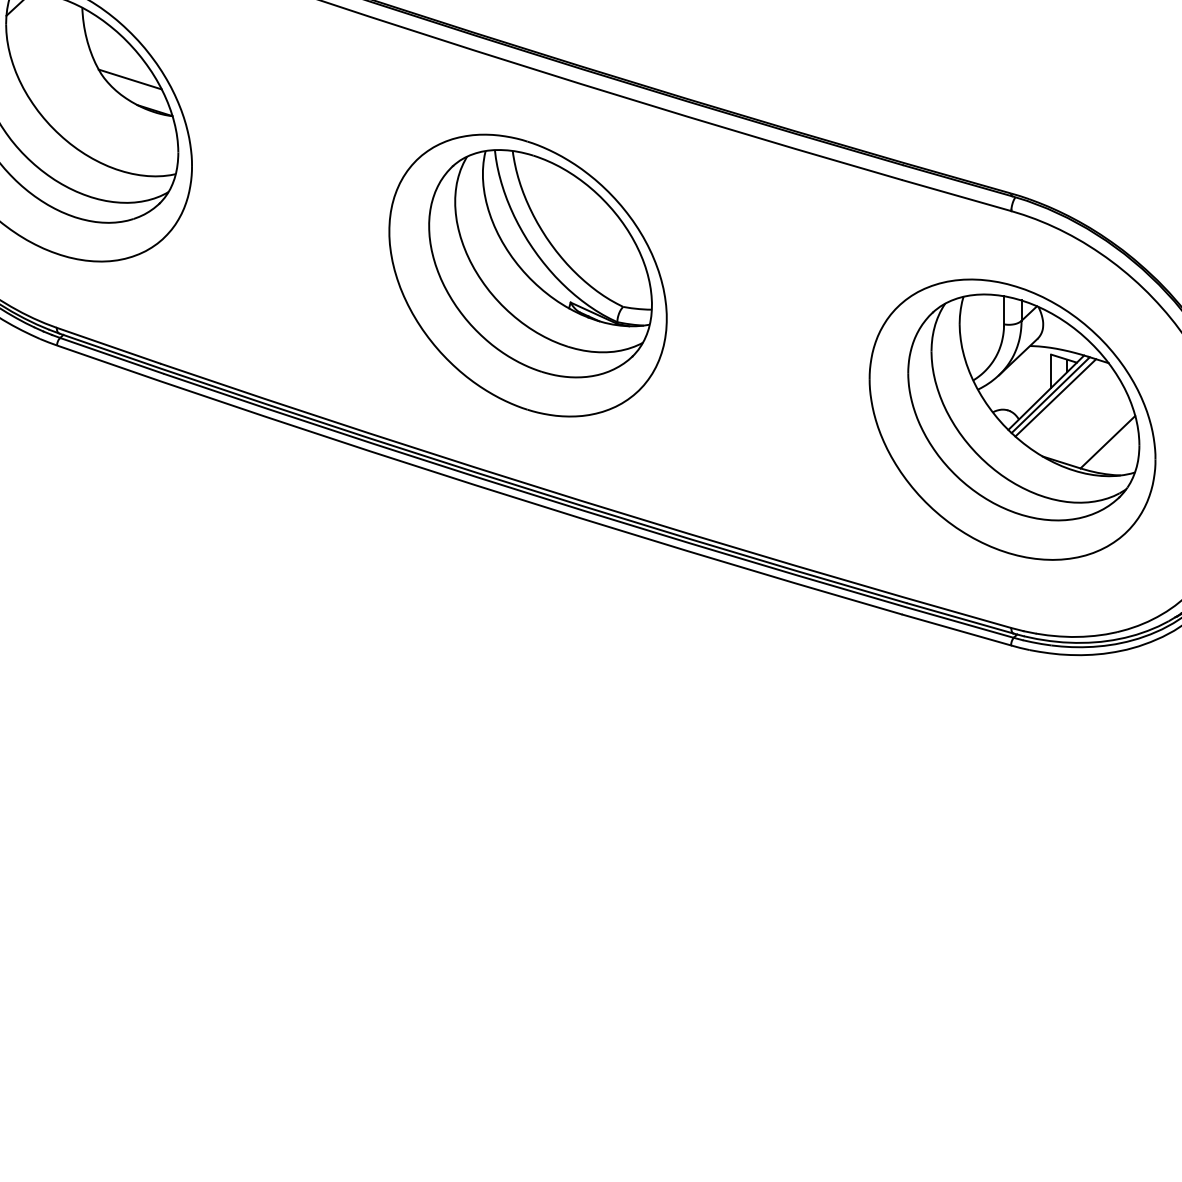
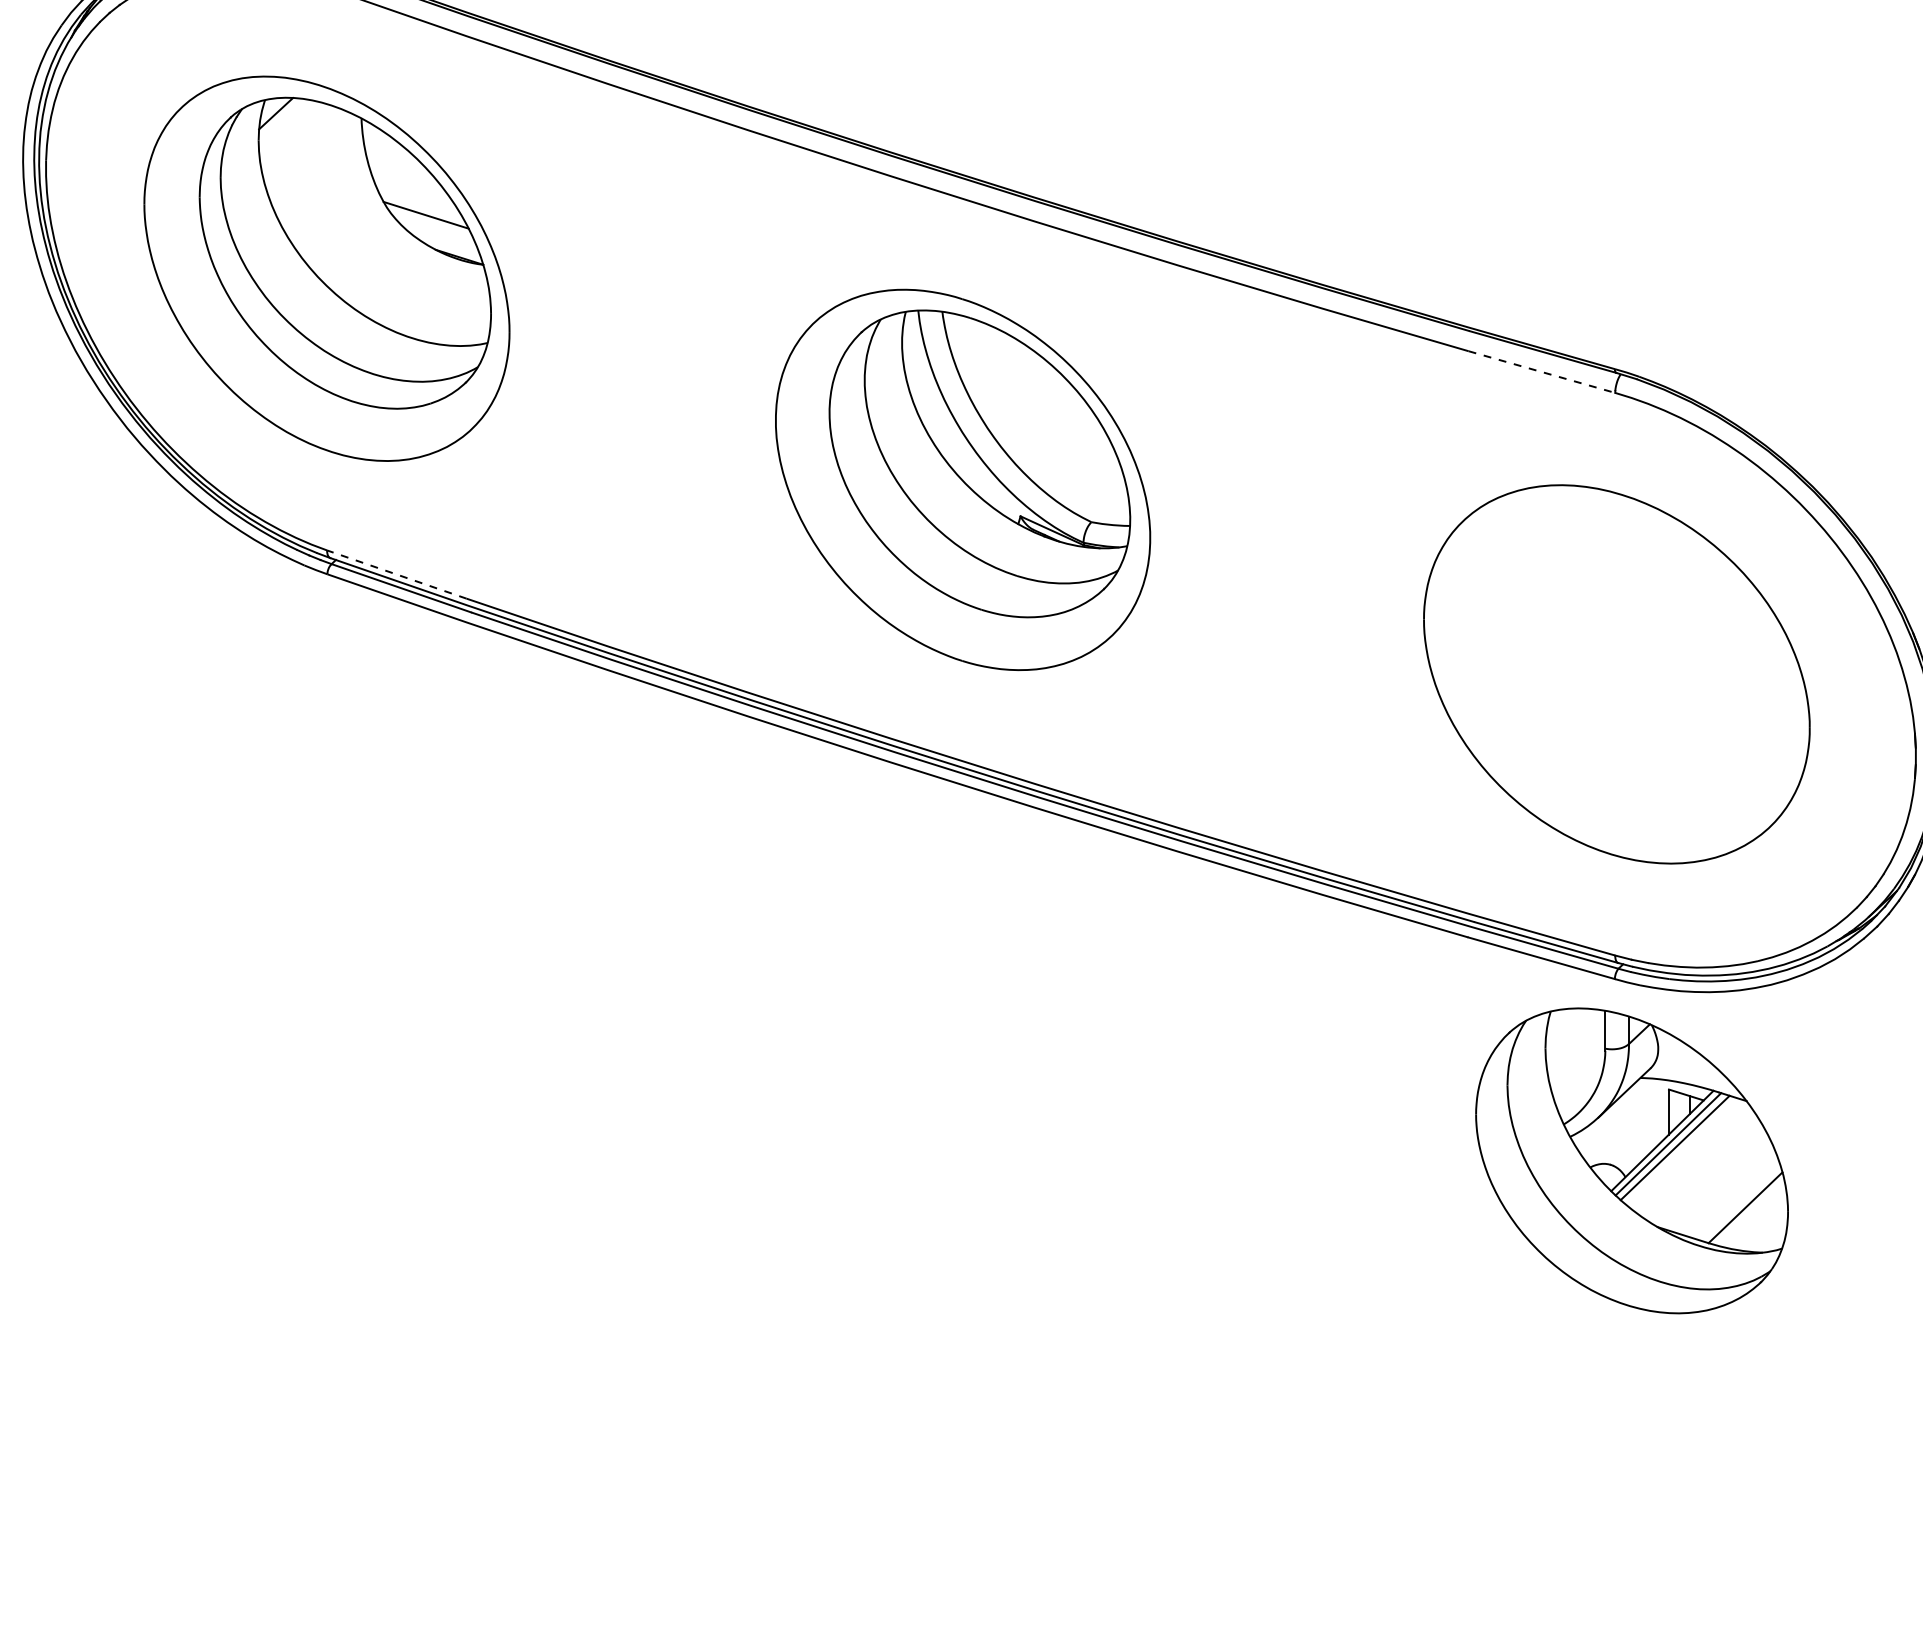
line: (957, 195) -> (1542, 372), solid -> dashed
line: (108, 345) -> (396, 574), solid -> dashed
part: (1023, 407) -> (1631, 1160), moved

